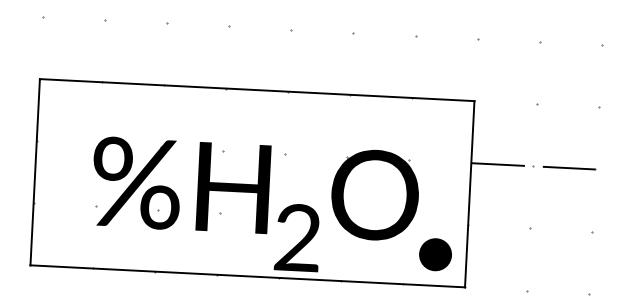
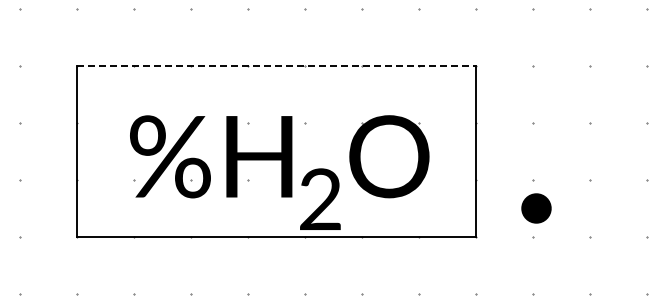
line: (258, 90) -> (277, 66), solid -> dashed
line: (532, 166) -> (532, 123), removed
part: (435, 254) -> (536, 208), moved

